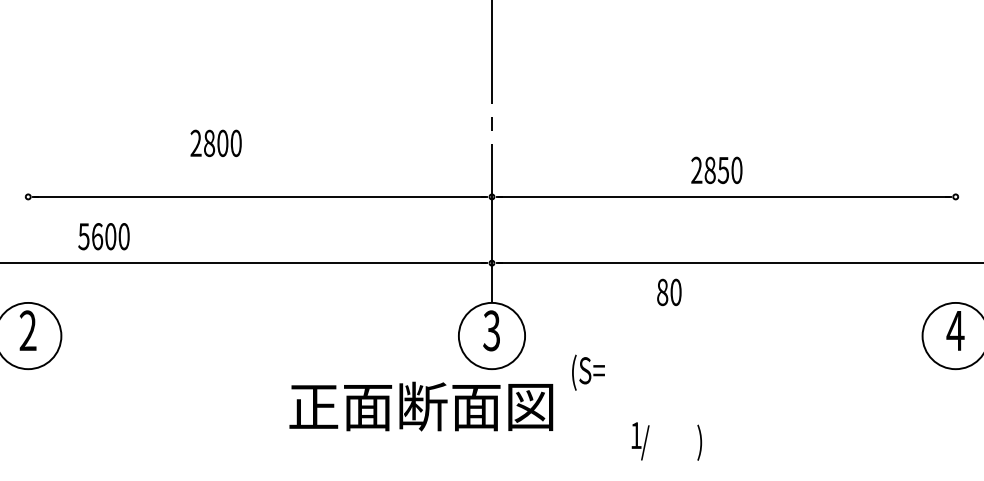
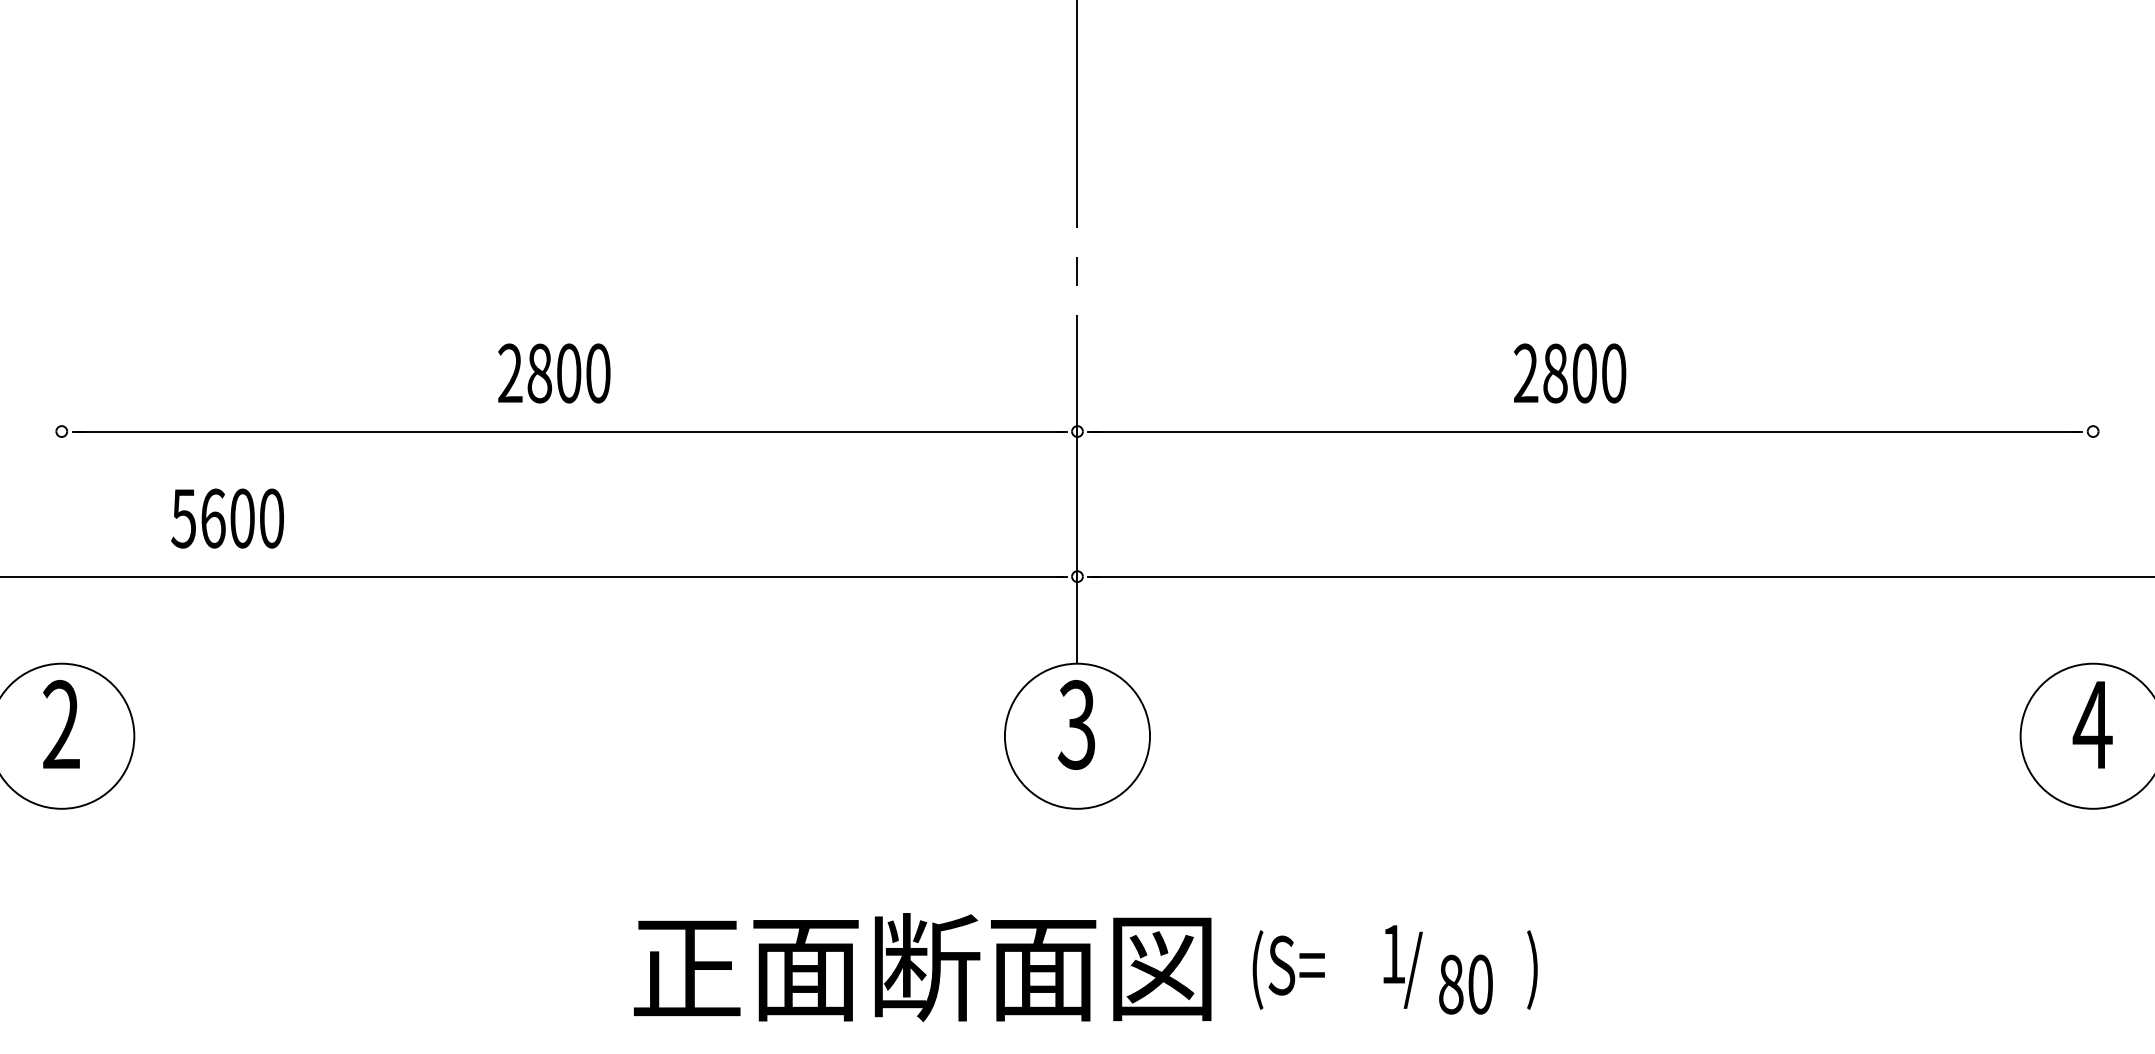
text: (215, 143) -> (552, 373), moved
text: (723, 169) -> (1584, 371), 2850 -> 2800
text: (669, 292) -> (1466, 984), moved
text: (588, 372) -> (1288, 969), moved
text: (421, 406) -> (923, 967), moved

